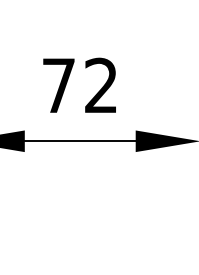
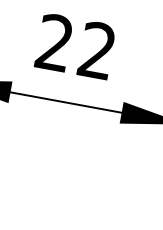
text: (58, 84) -> (54, 41), 72 -> 22

